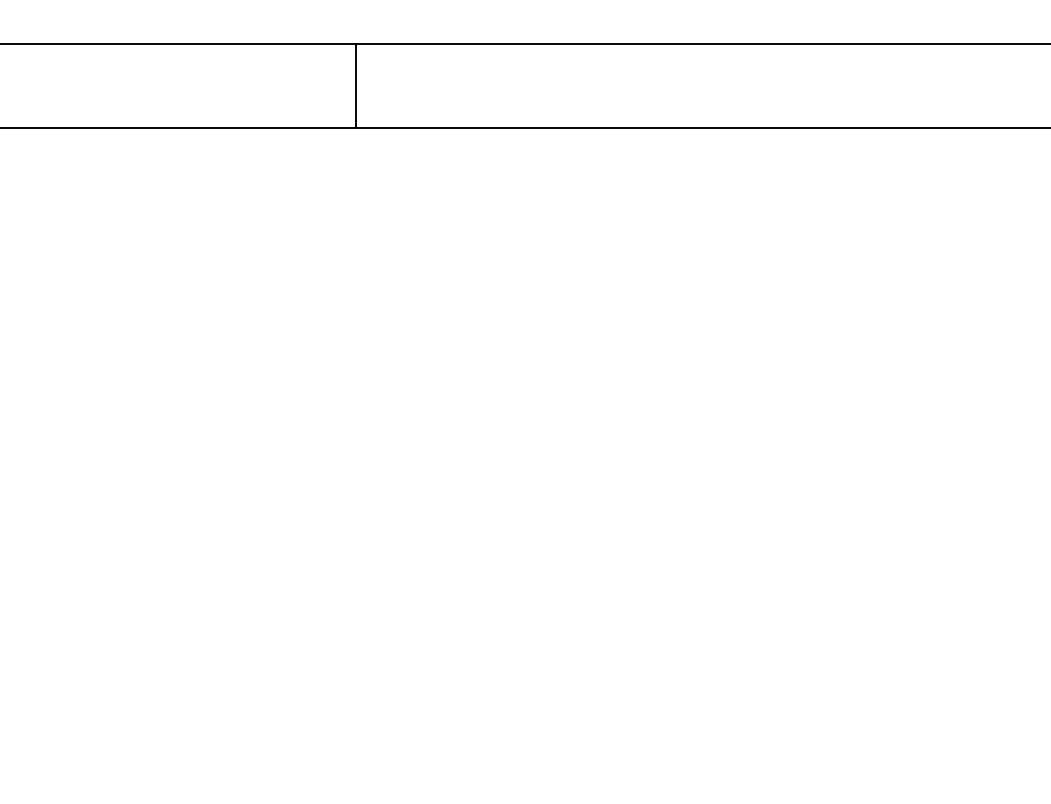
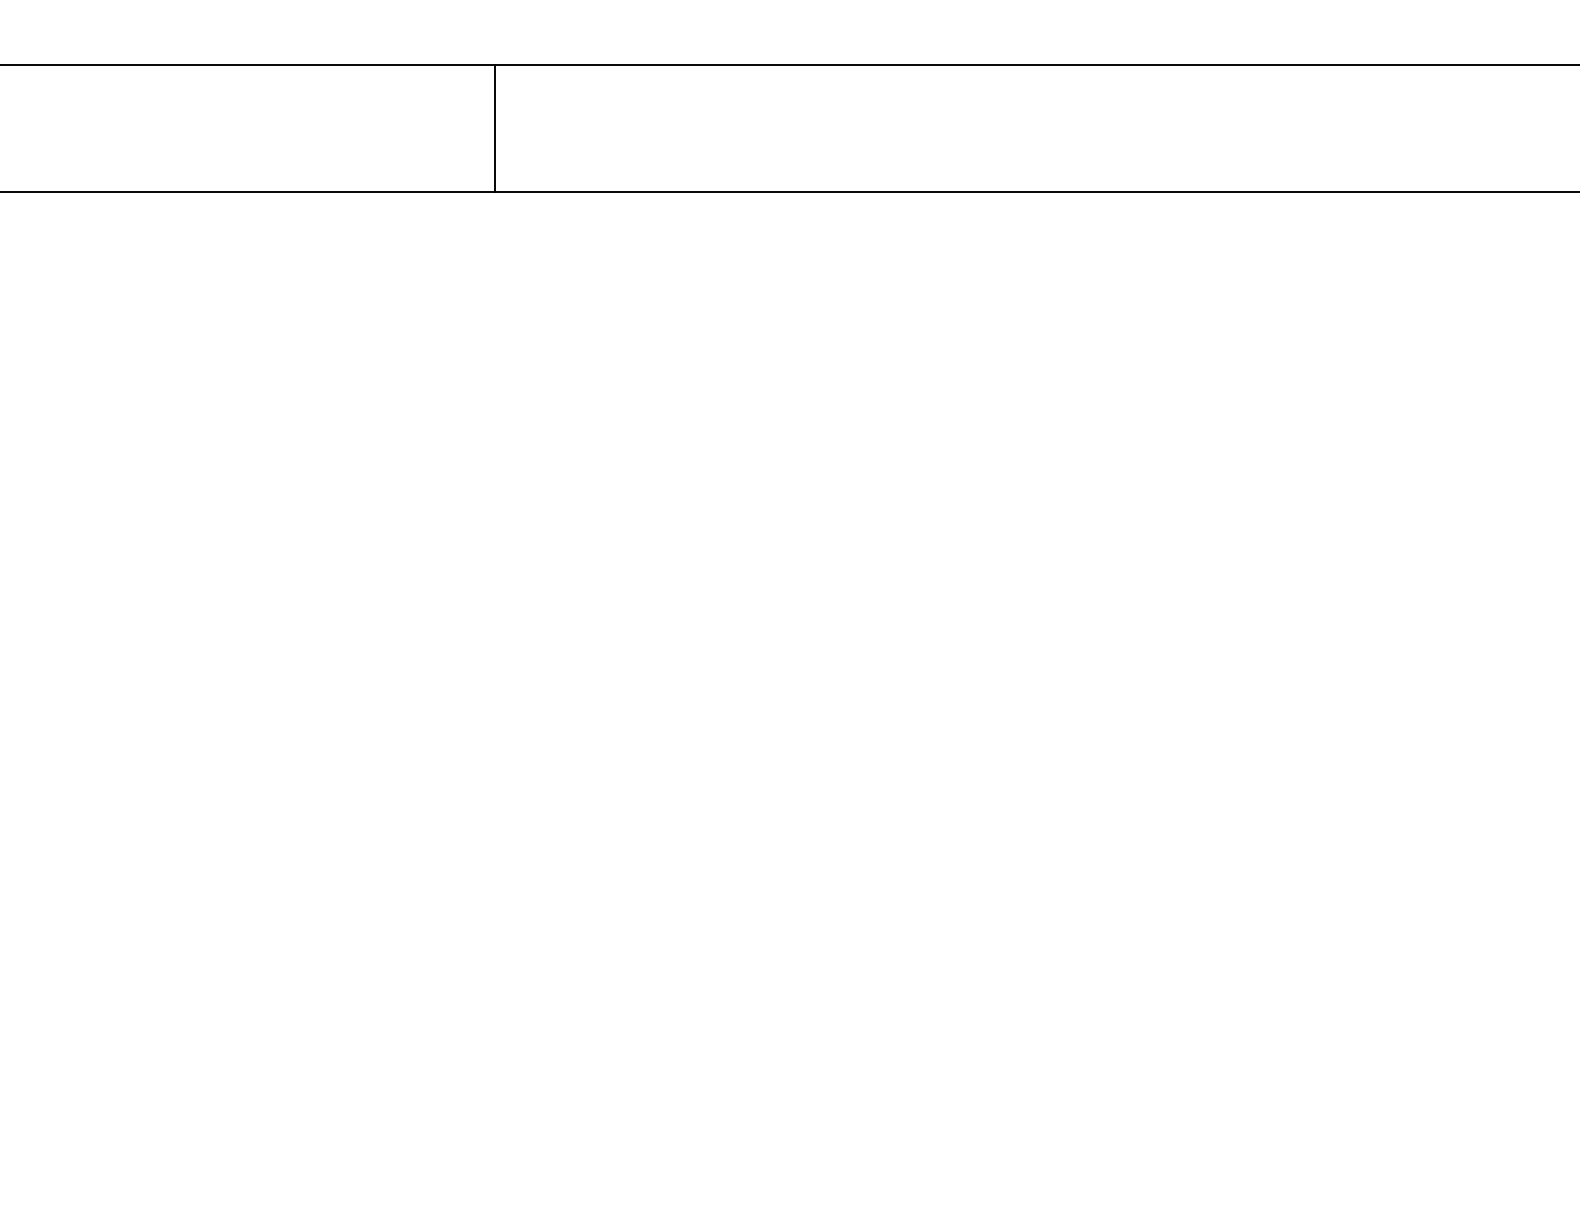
line: (355, 85) -> (495, 128), moved

